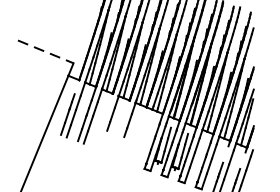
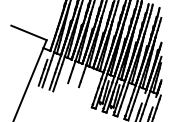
line: (46, 52) -> (29, 33), dashed -> solid

